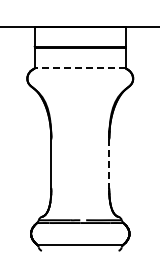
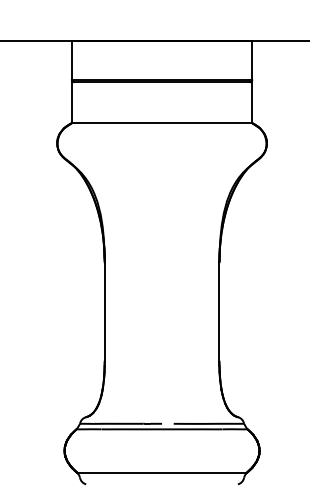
line: (80, 68) -> (162, 123), dashed -> solid
line: (109, 164) -> (219, 313), dashed -> solid

